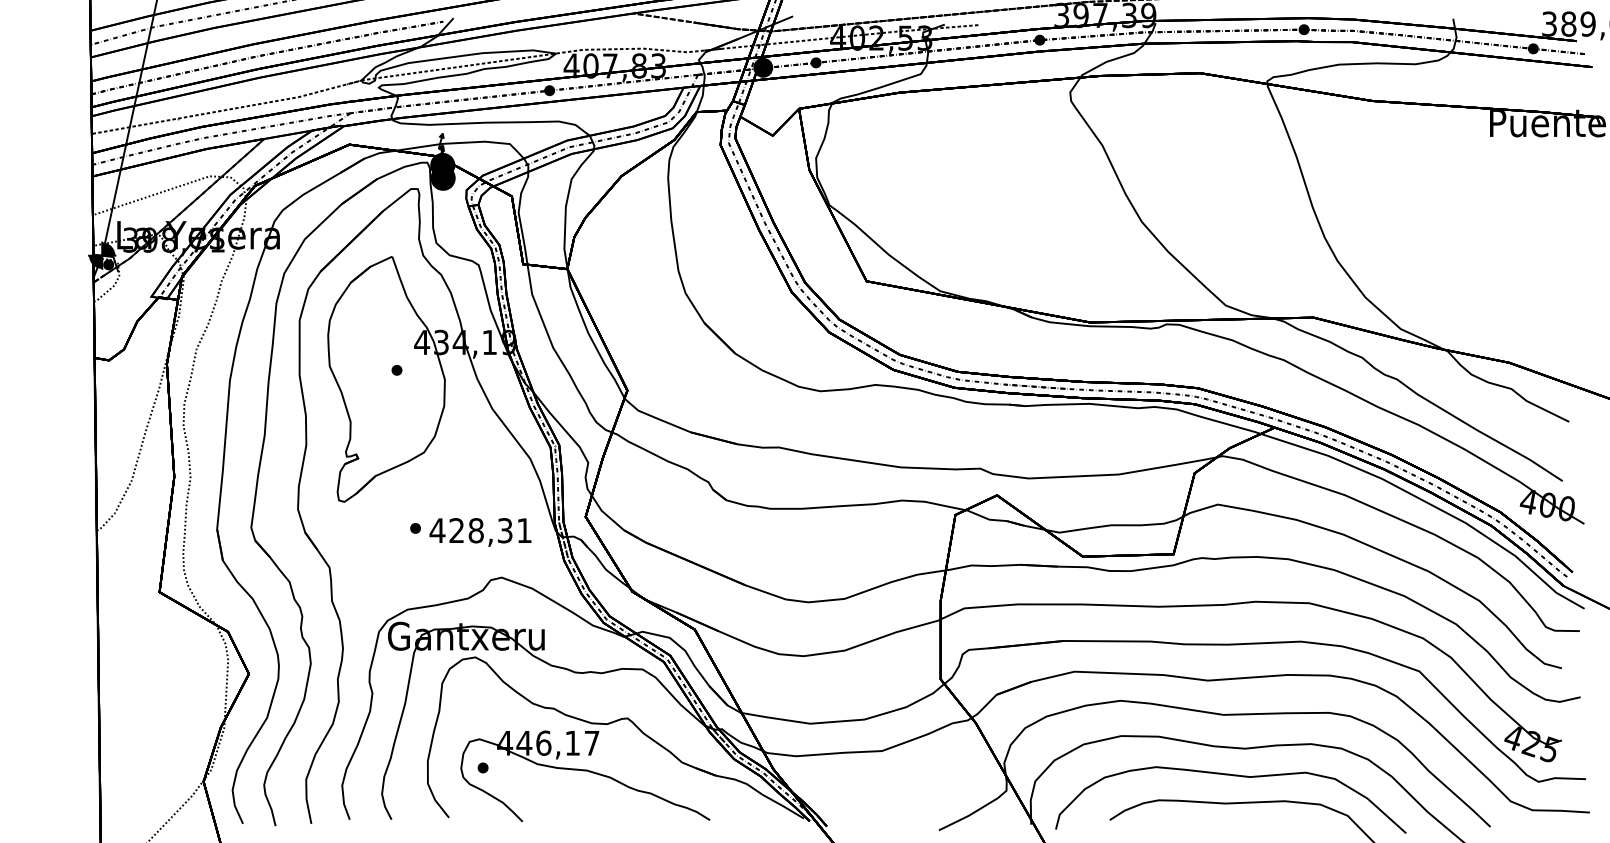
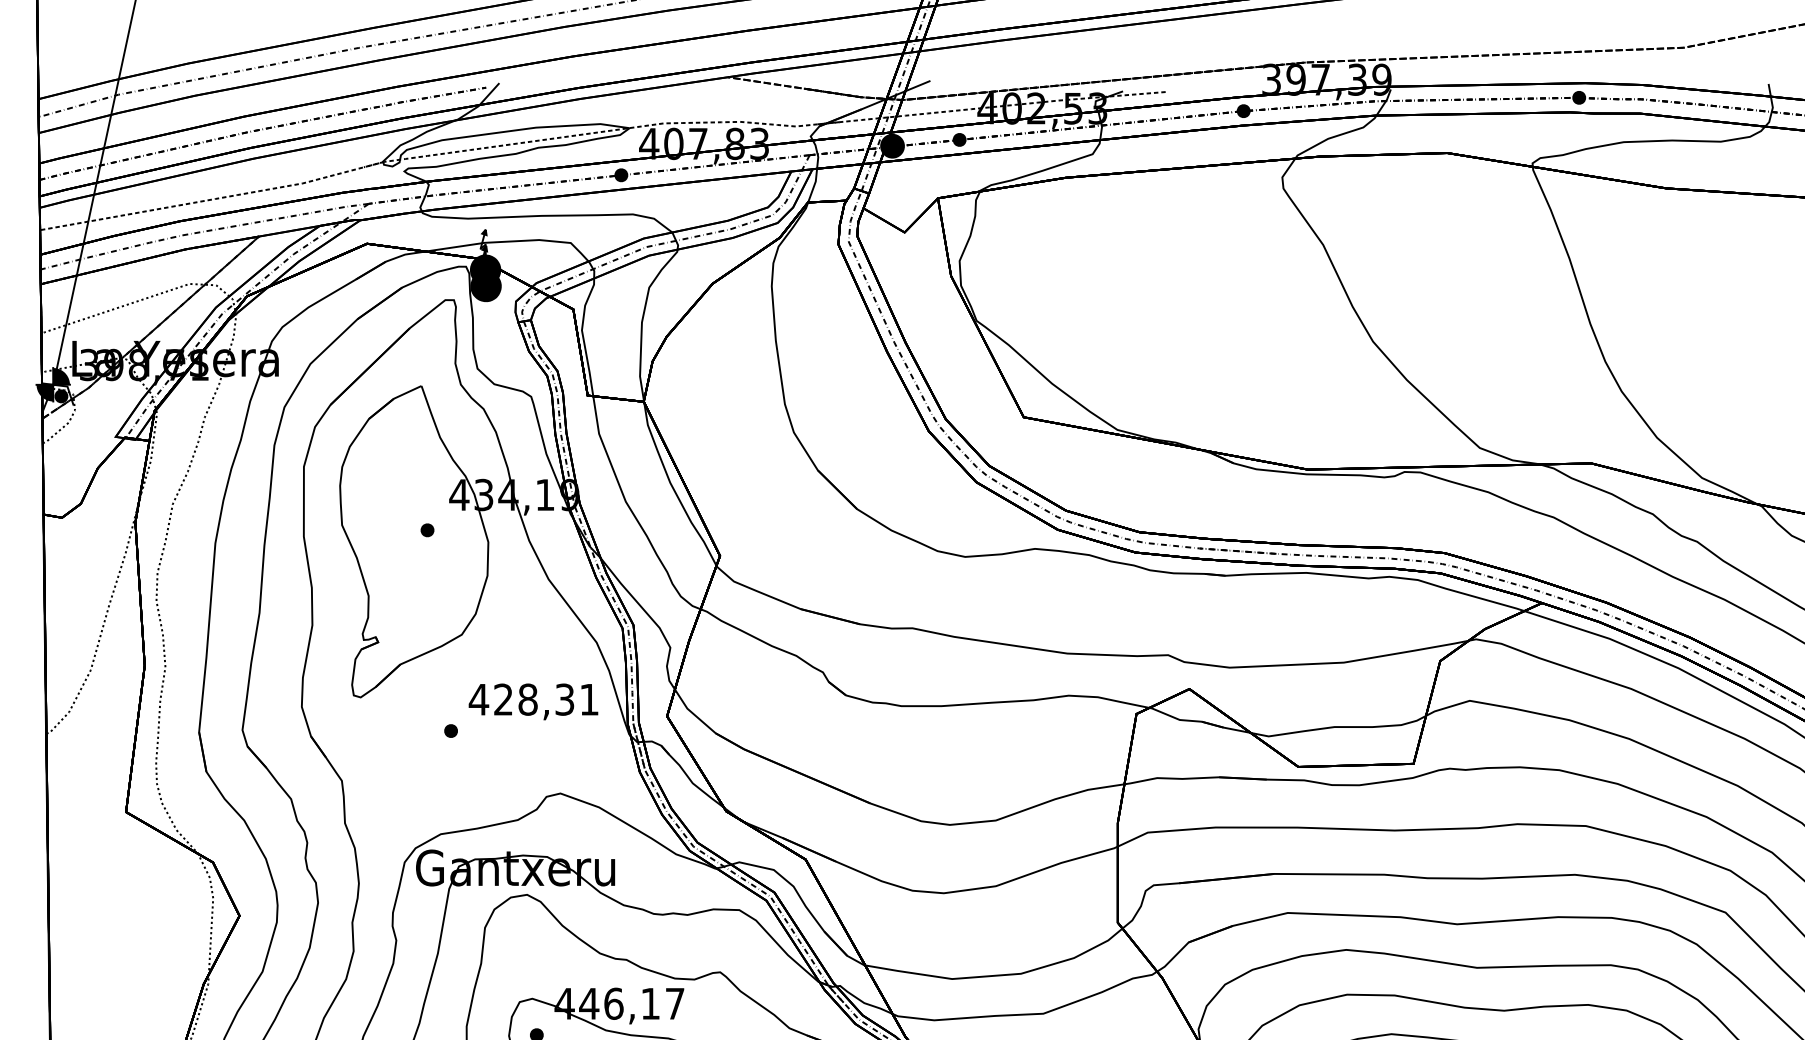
text: (480, 532) -> (533, 701), moved

